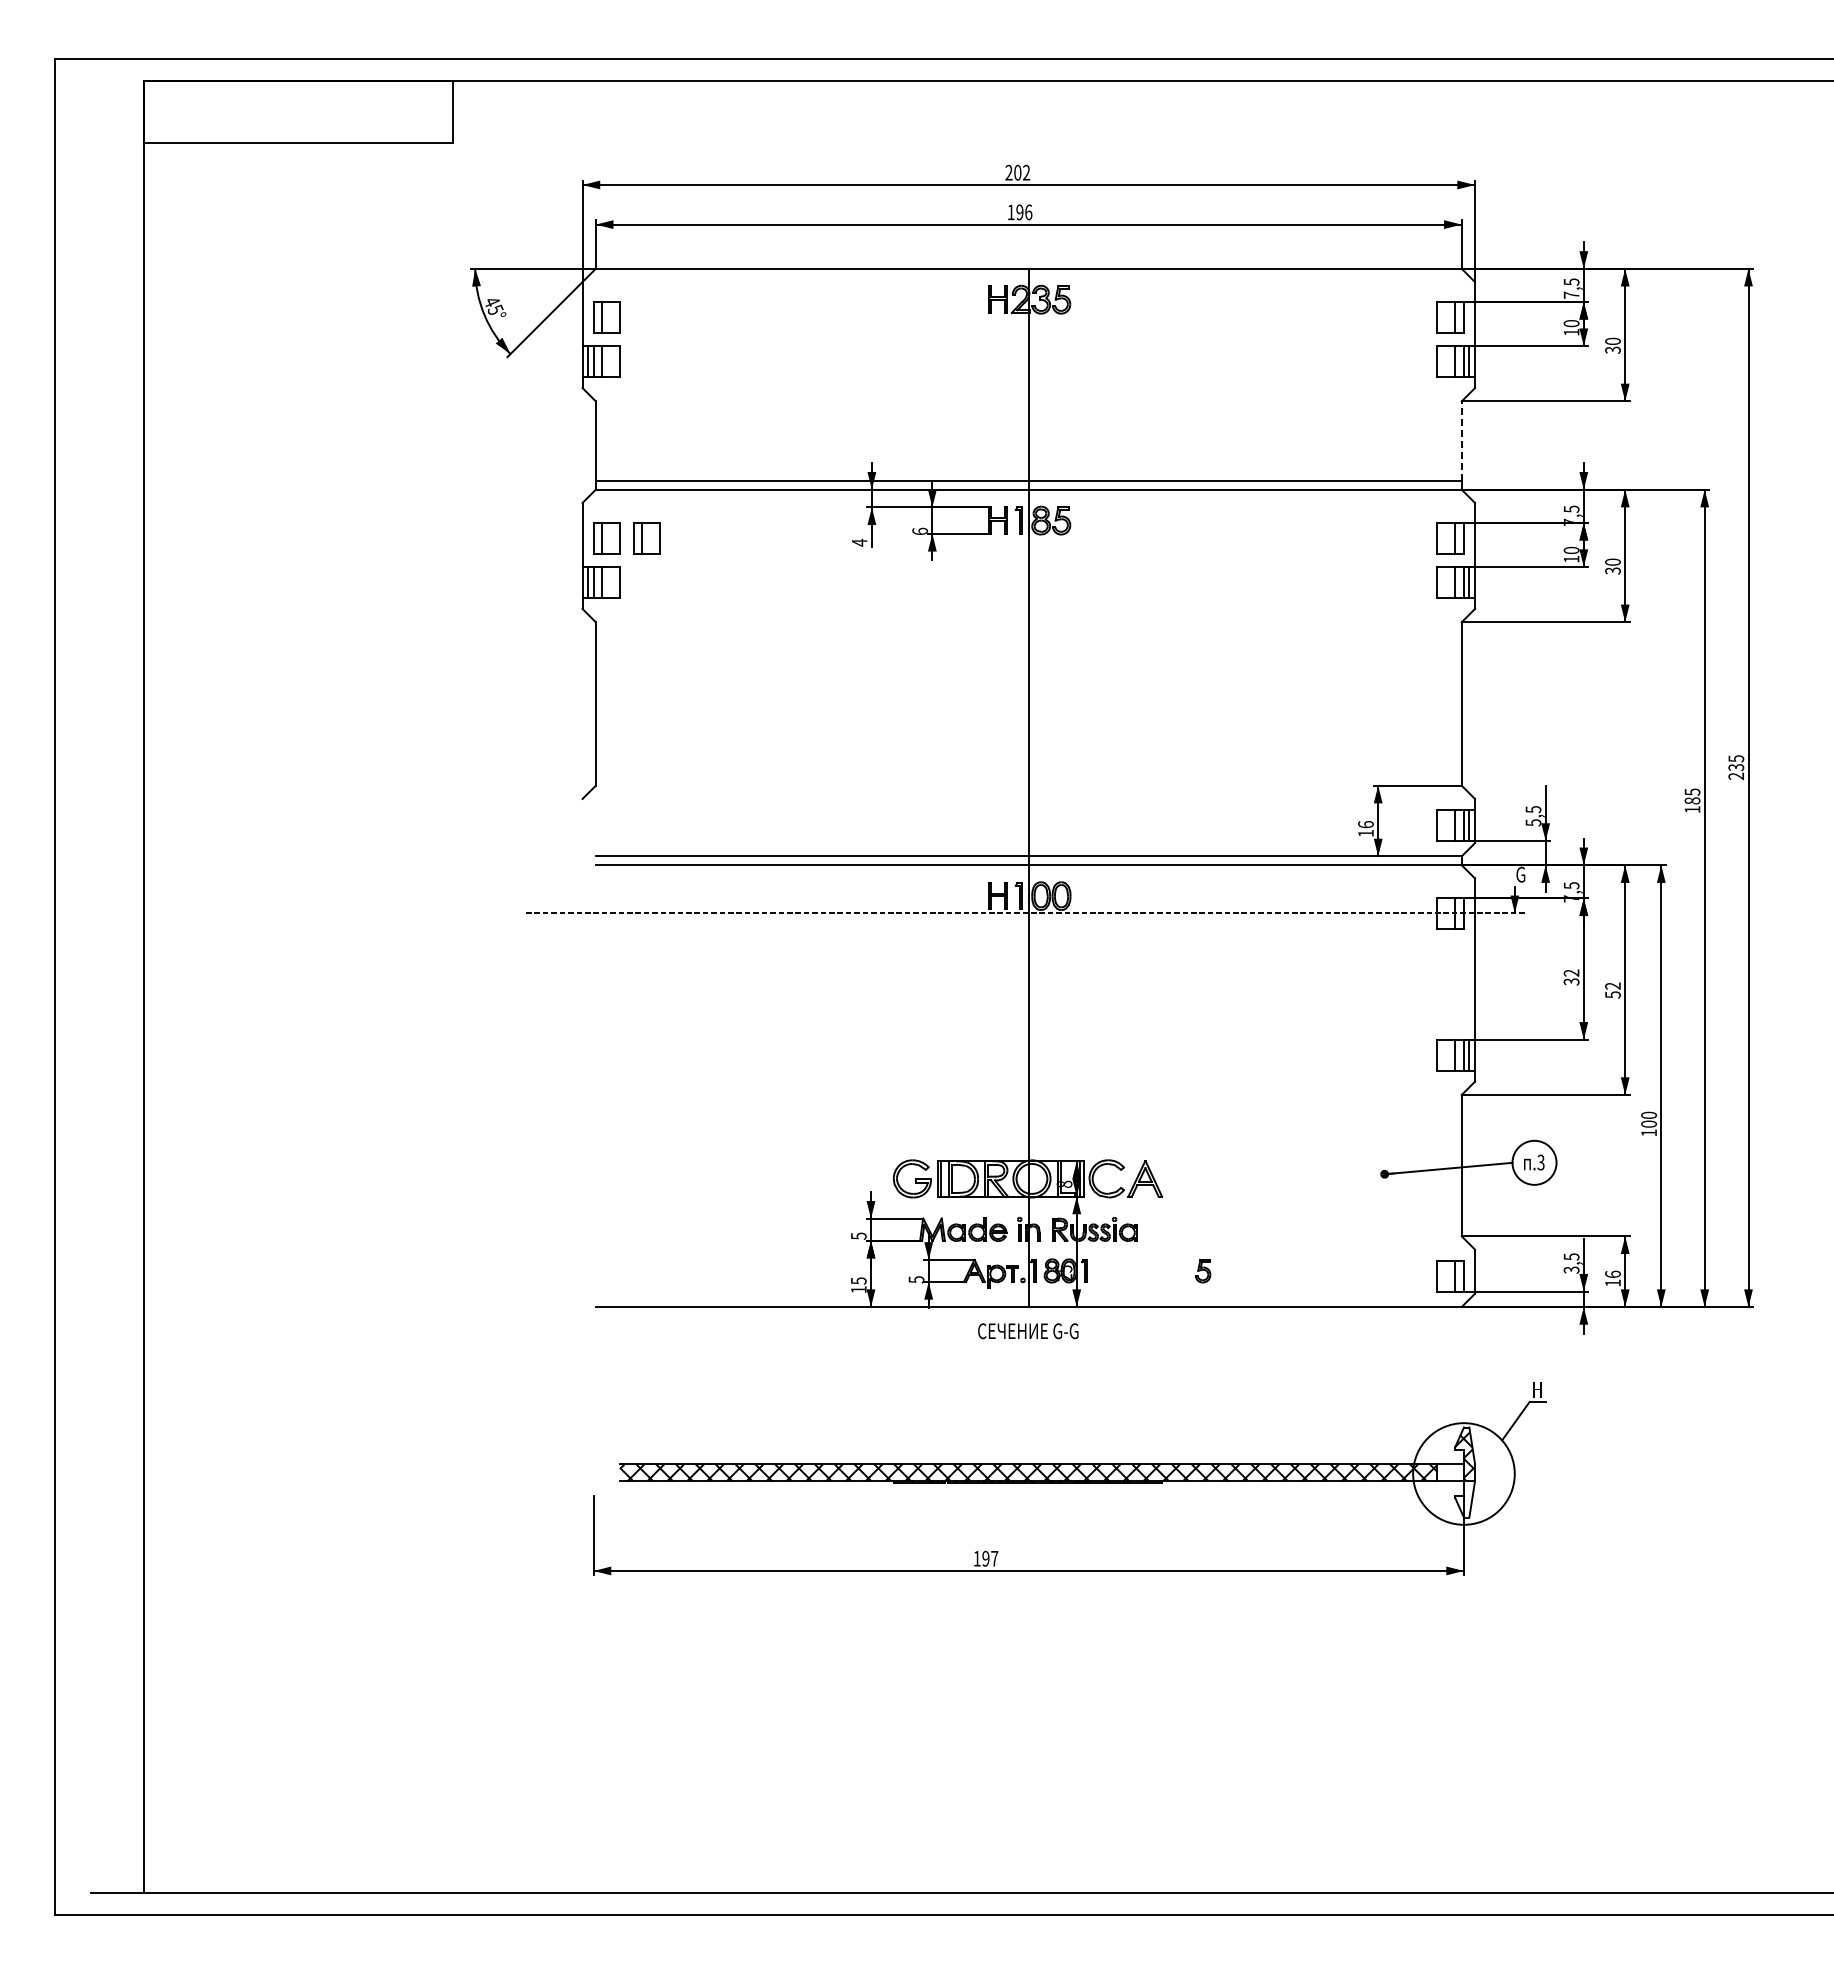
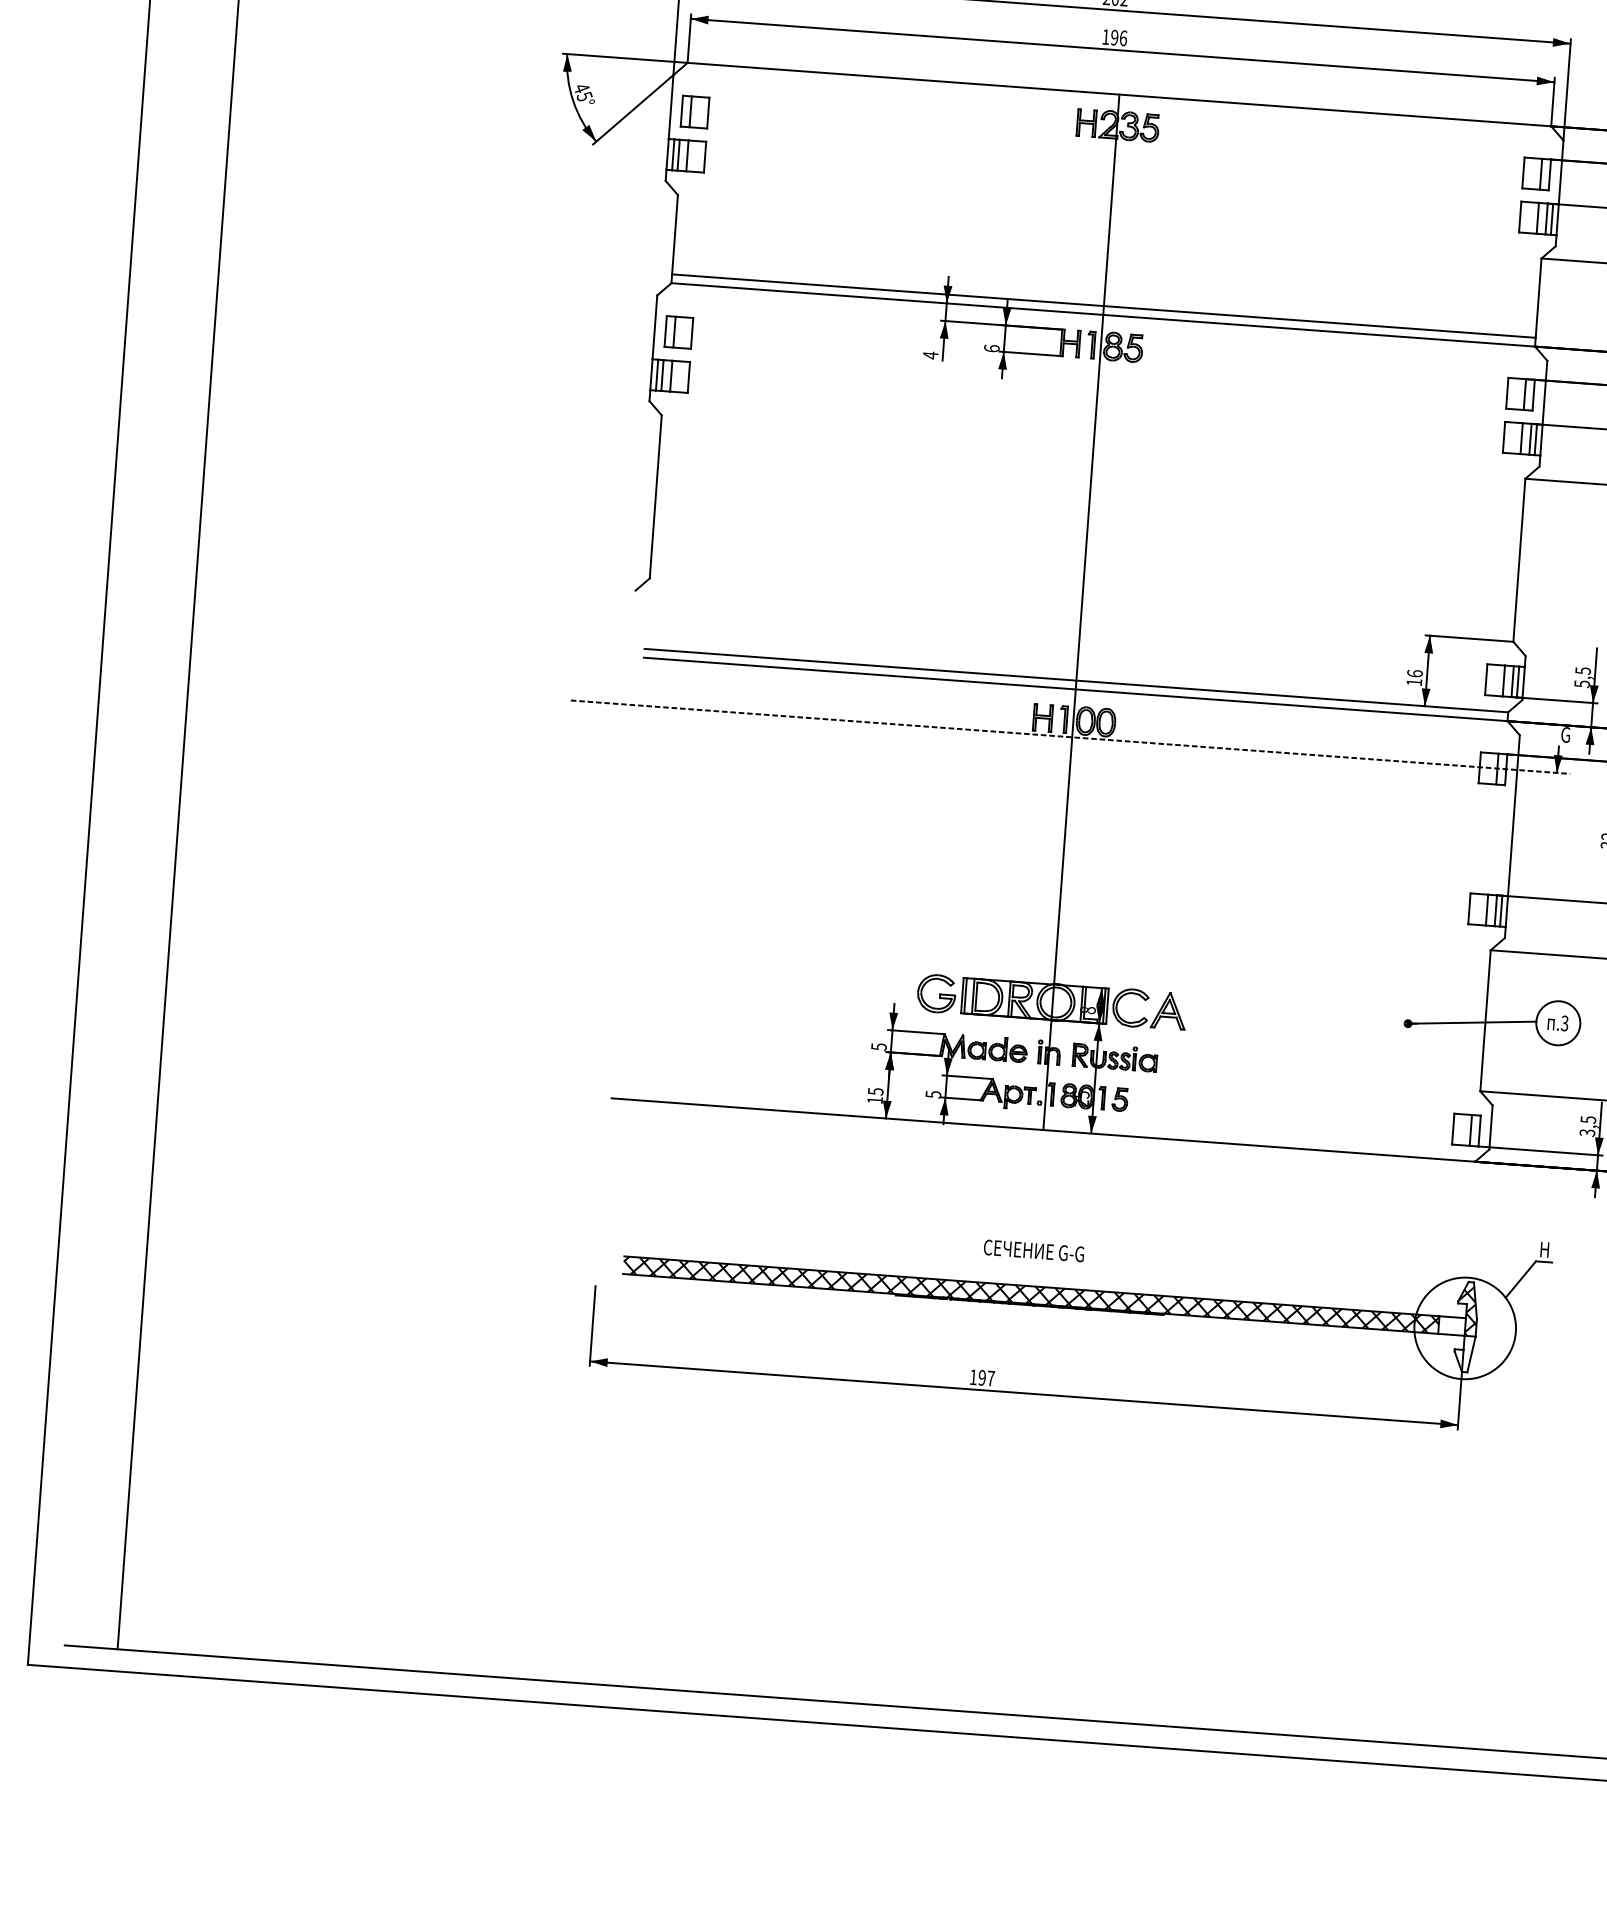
line: (1461, 441) -> (1538, 298), dashed -> solid
part: (646, 538) -> (718, 335), removed
part: (1203, 1271) -> (1120, 1100), moved
text: (1028, 1331) -> (1034, 1251), moved

